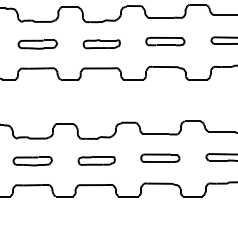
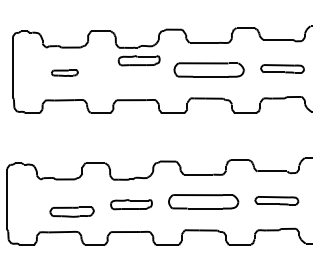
part: (164, 41) -> (208, 69), size x1.6
part: (37, 43) -> (64, 72), size x0.6
part: (101, 43) -> (138, 60), moved
part: (159, 158) -> (202, 201), size x1.6
part: (32, 160) -> (71, 211), moved

